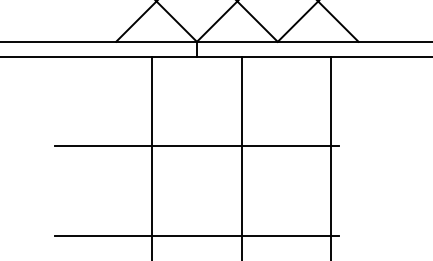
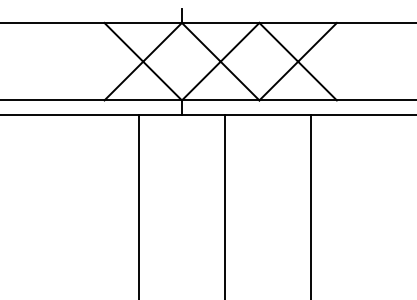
line: (196, 146) -> (181, 200), removed
line: (196, 235) -> (181, 286), removed

